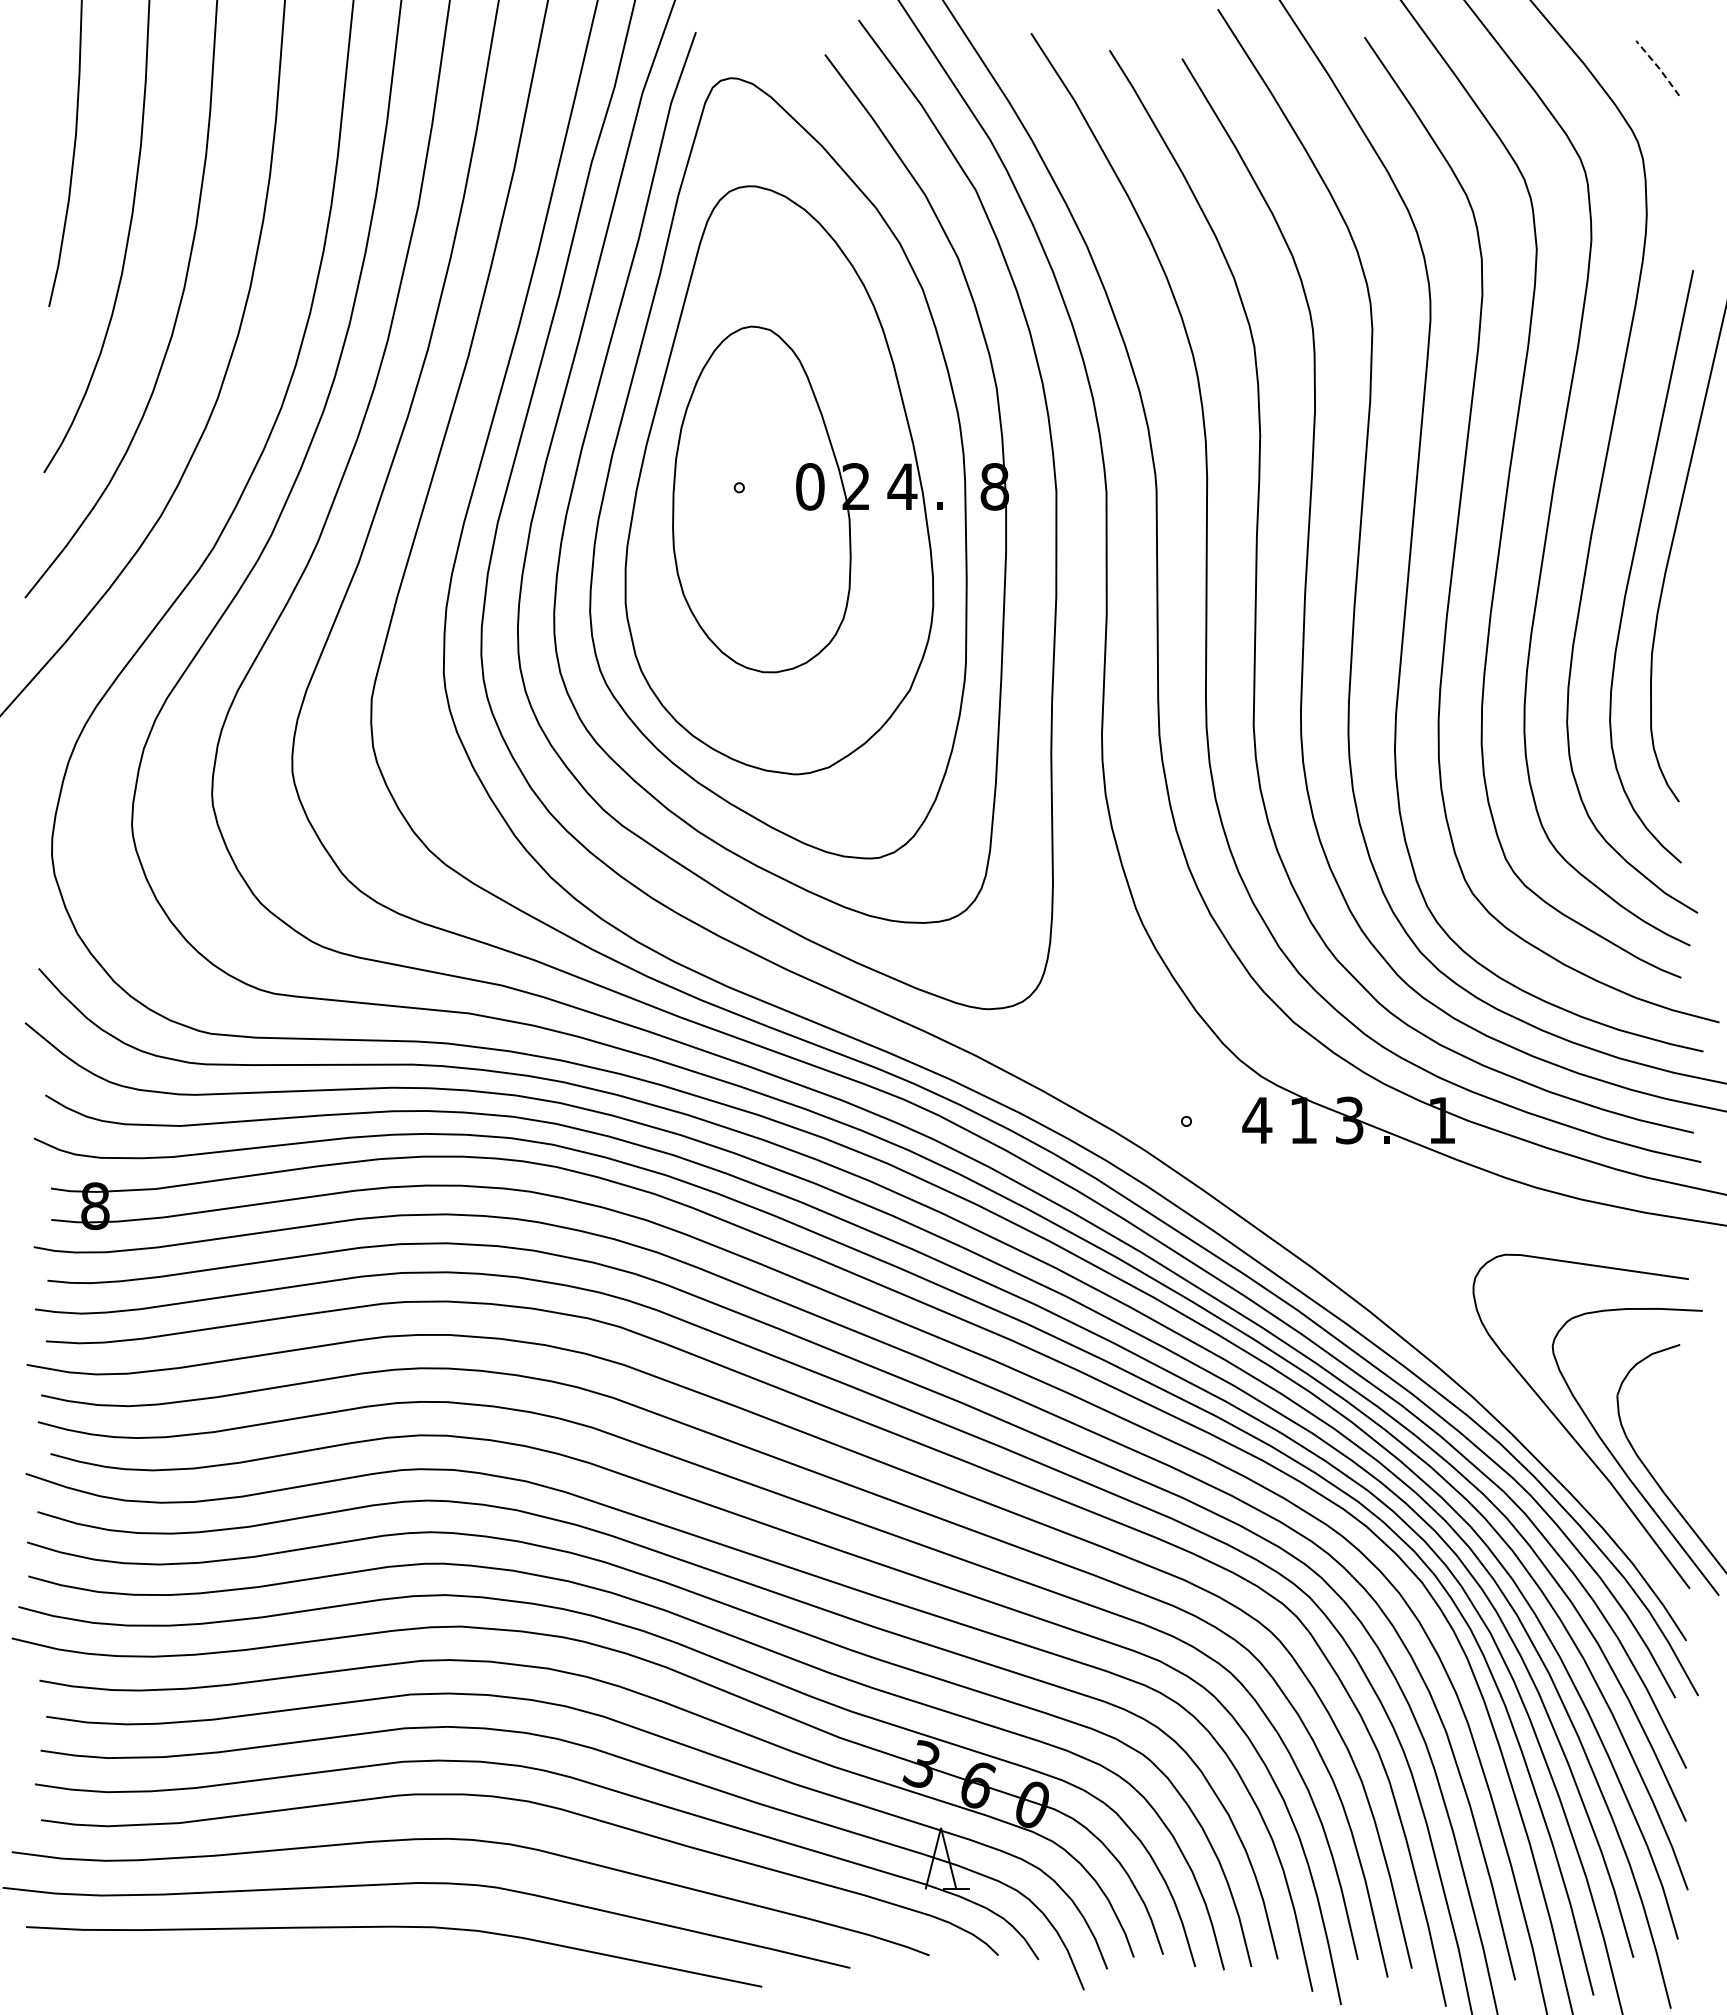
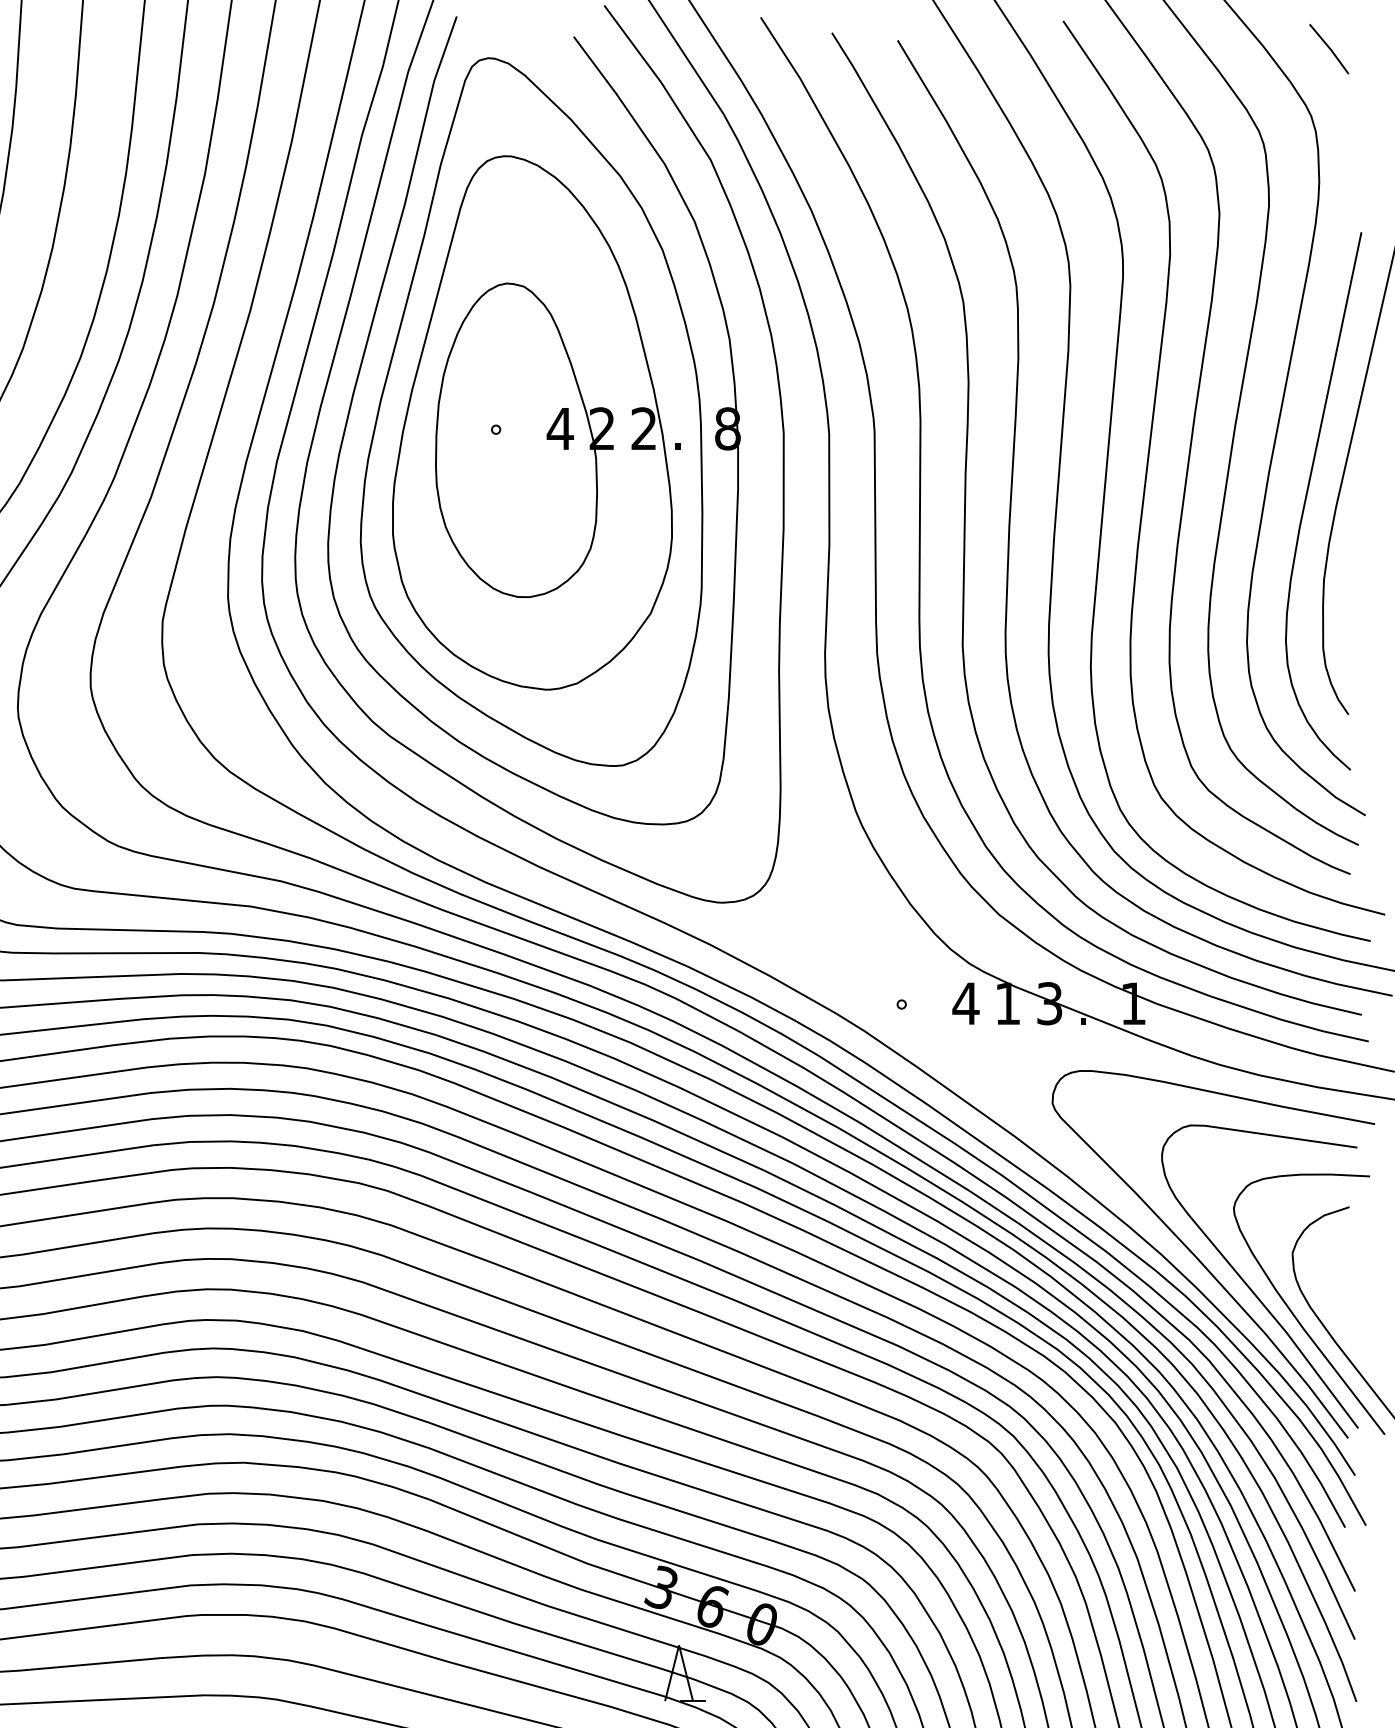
line: (1658, 67) -> (1329, 48), dashed -> solid
text: (810, 486) -> (560, 428), 0 -> 4
text: (902, 486) -> (644, 428), 4 -> 2
curve: (1518, 1406) -> (1202, 1263), added

